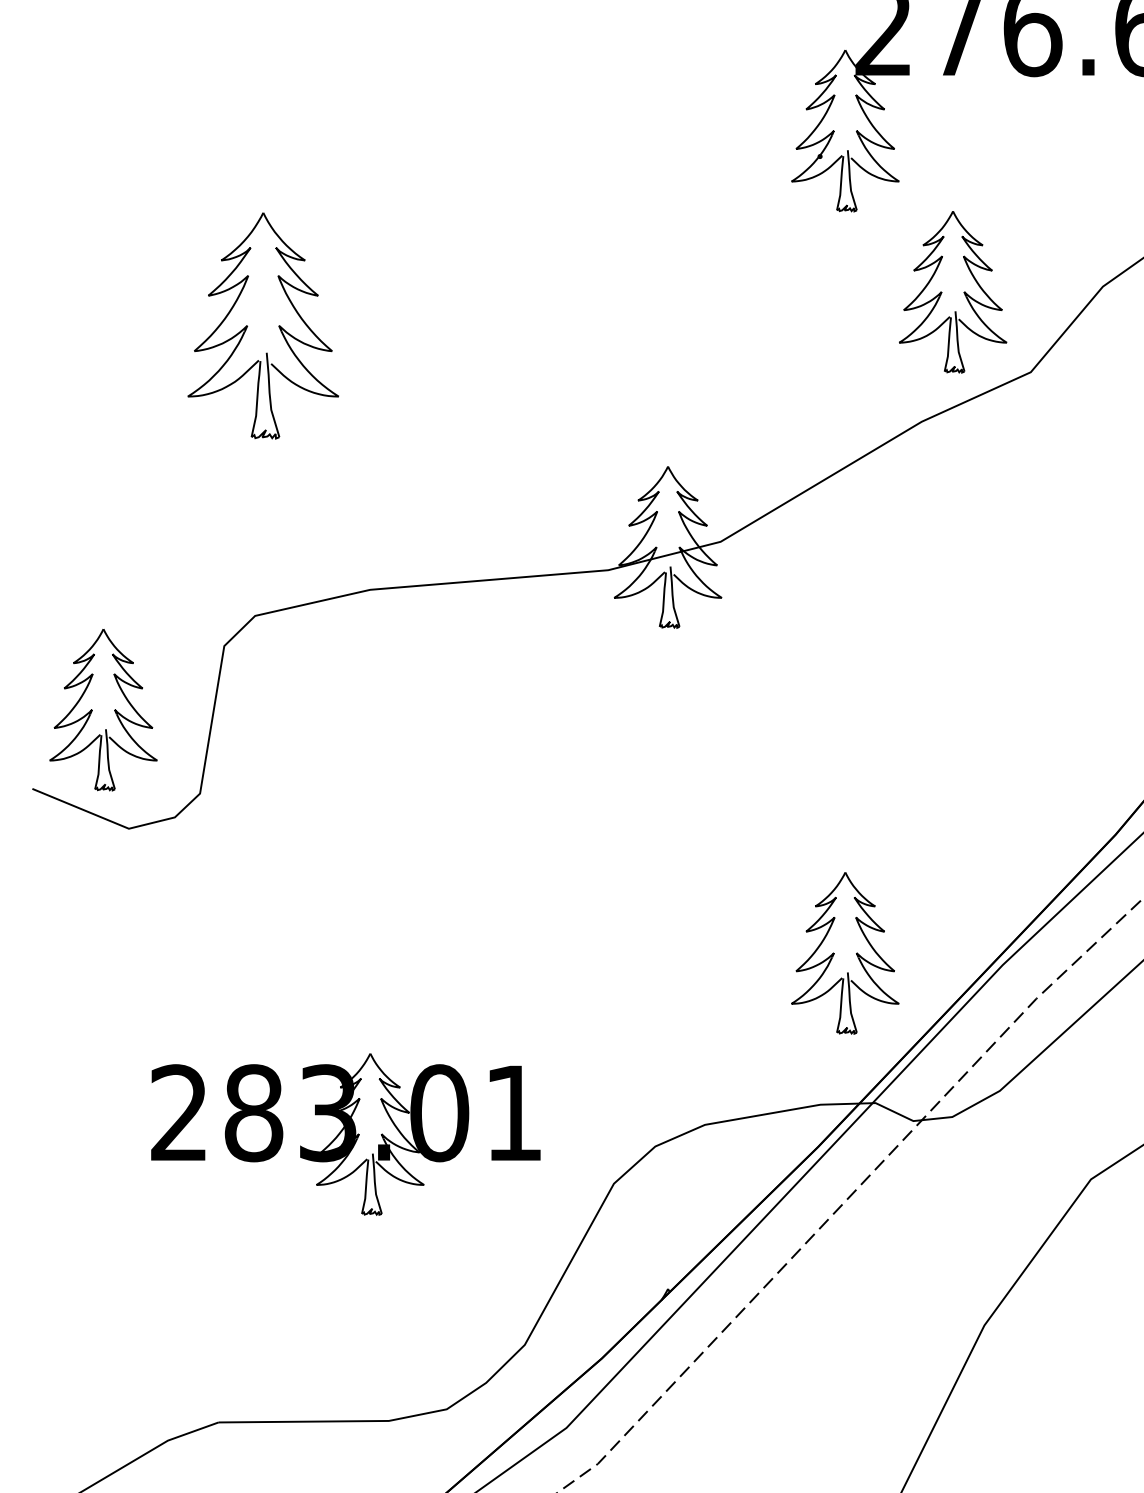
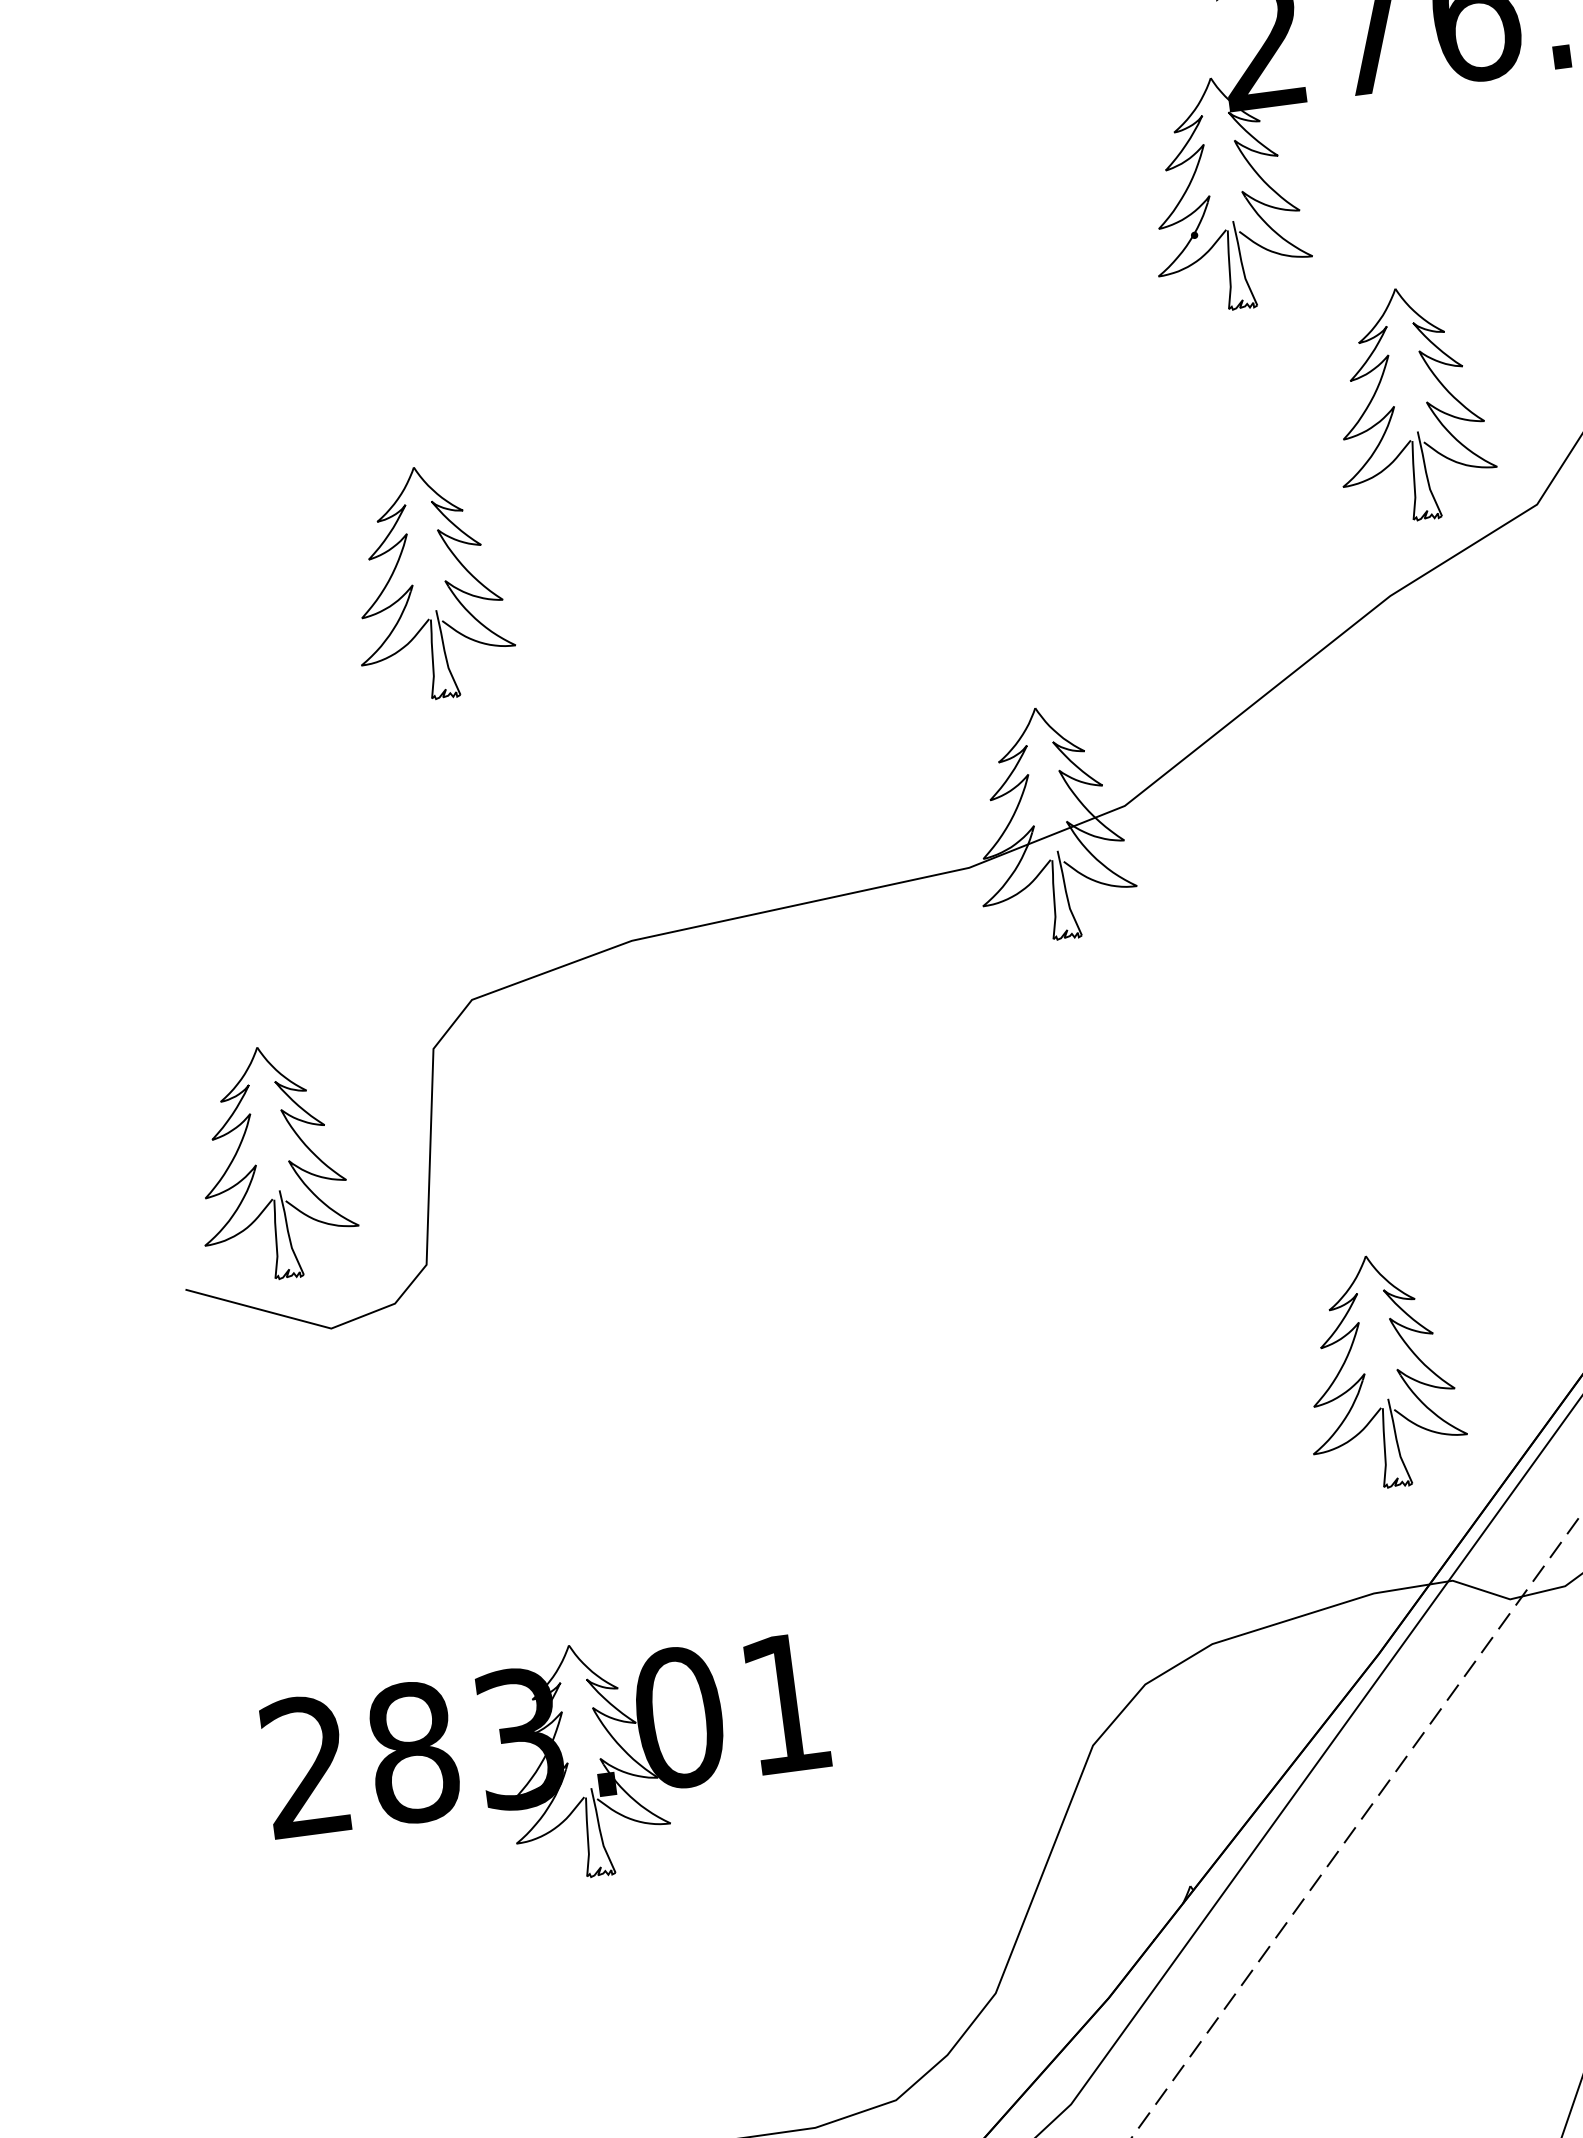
part: (263, 326) -> (429, 583), size x0.71
part: (345, 1134) -> (548, 1765), moved

